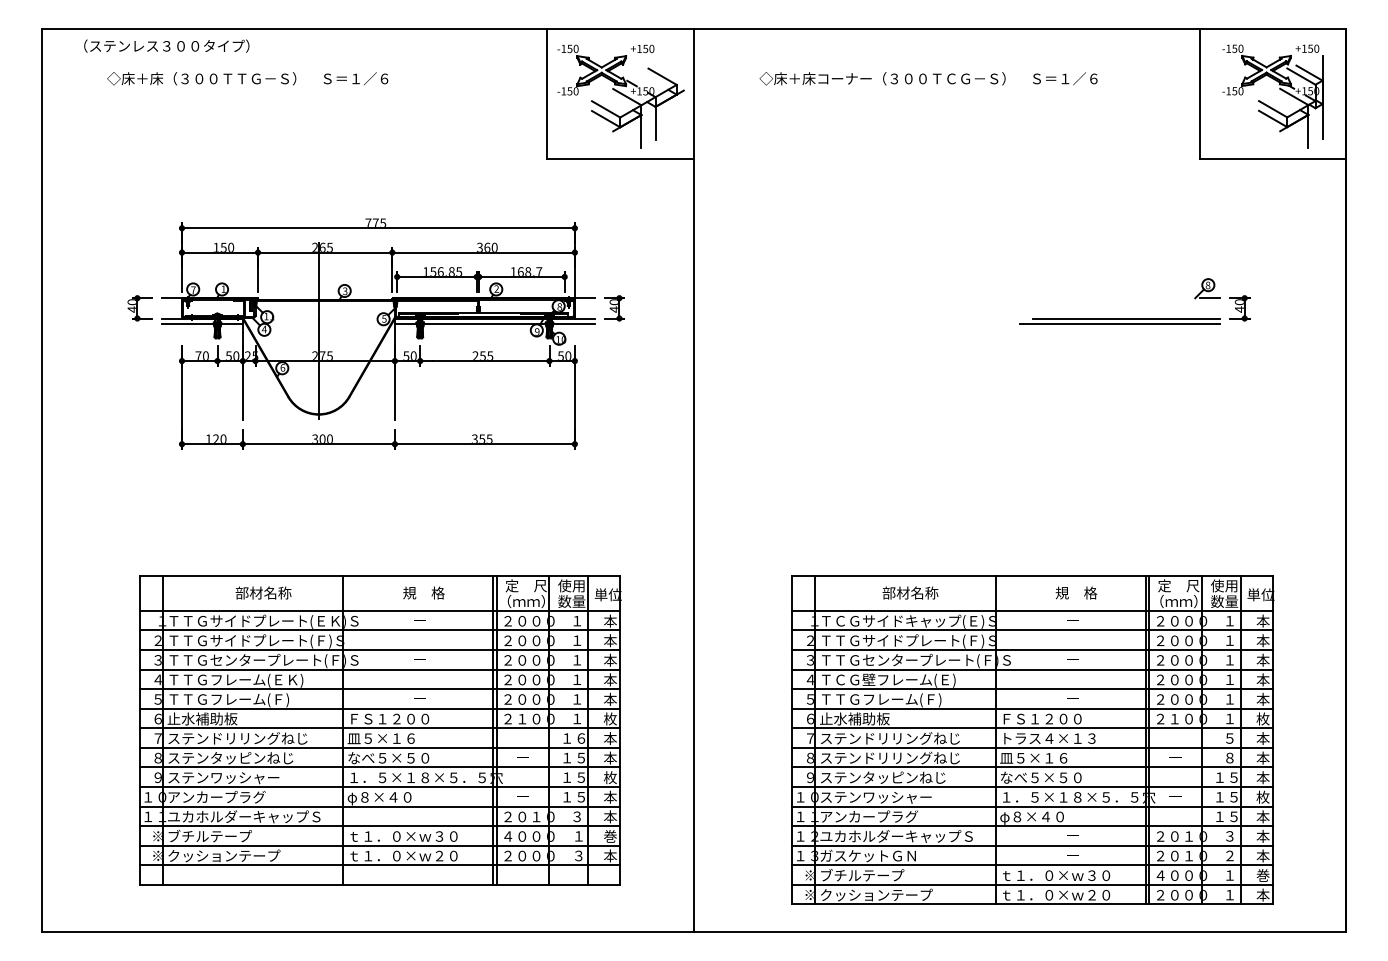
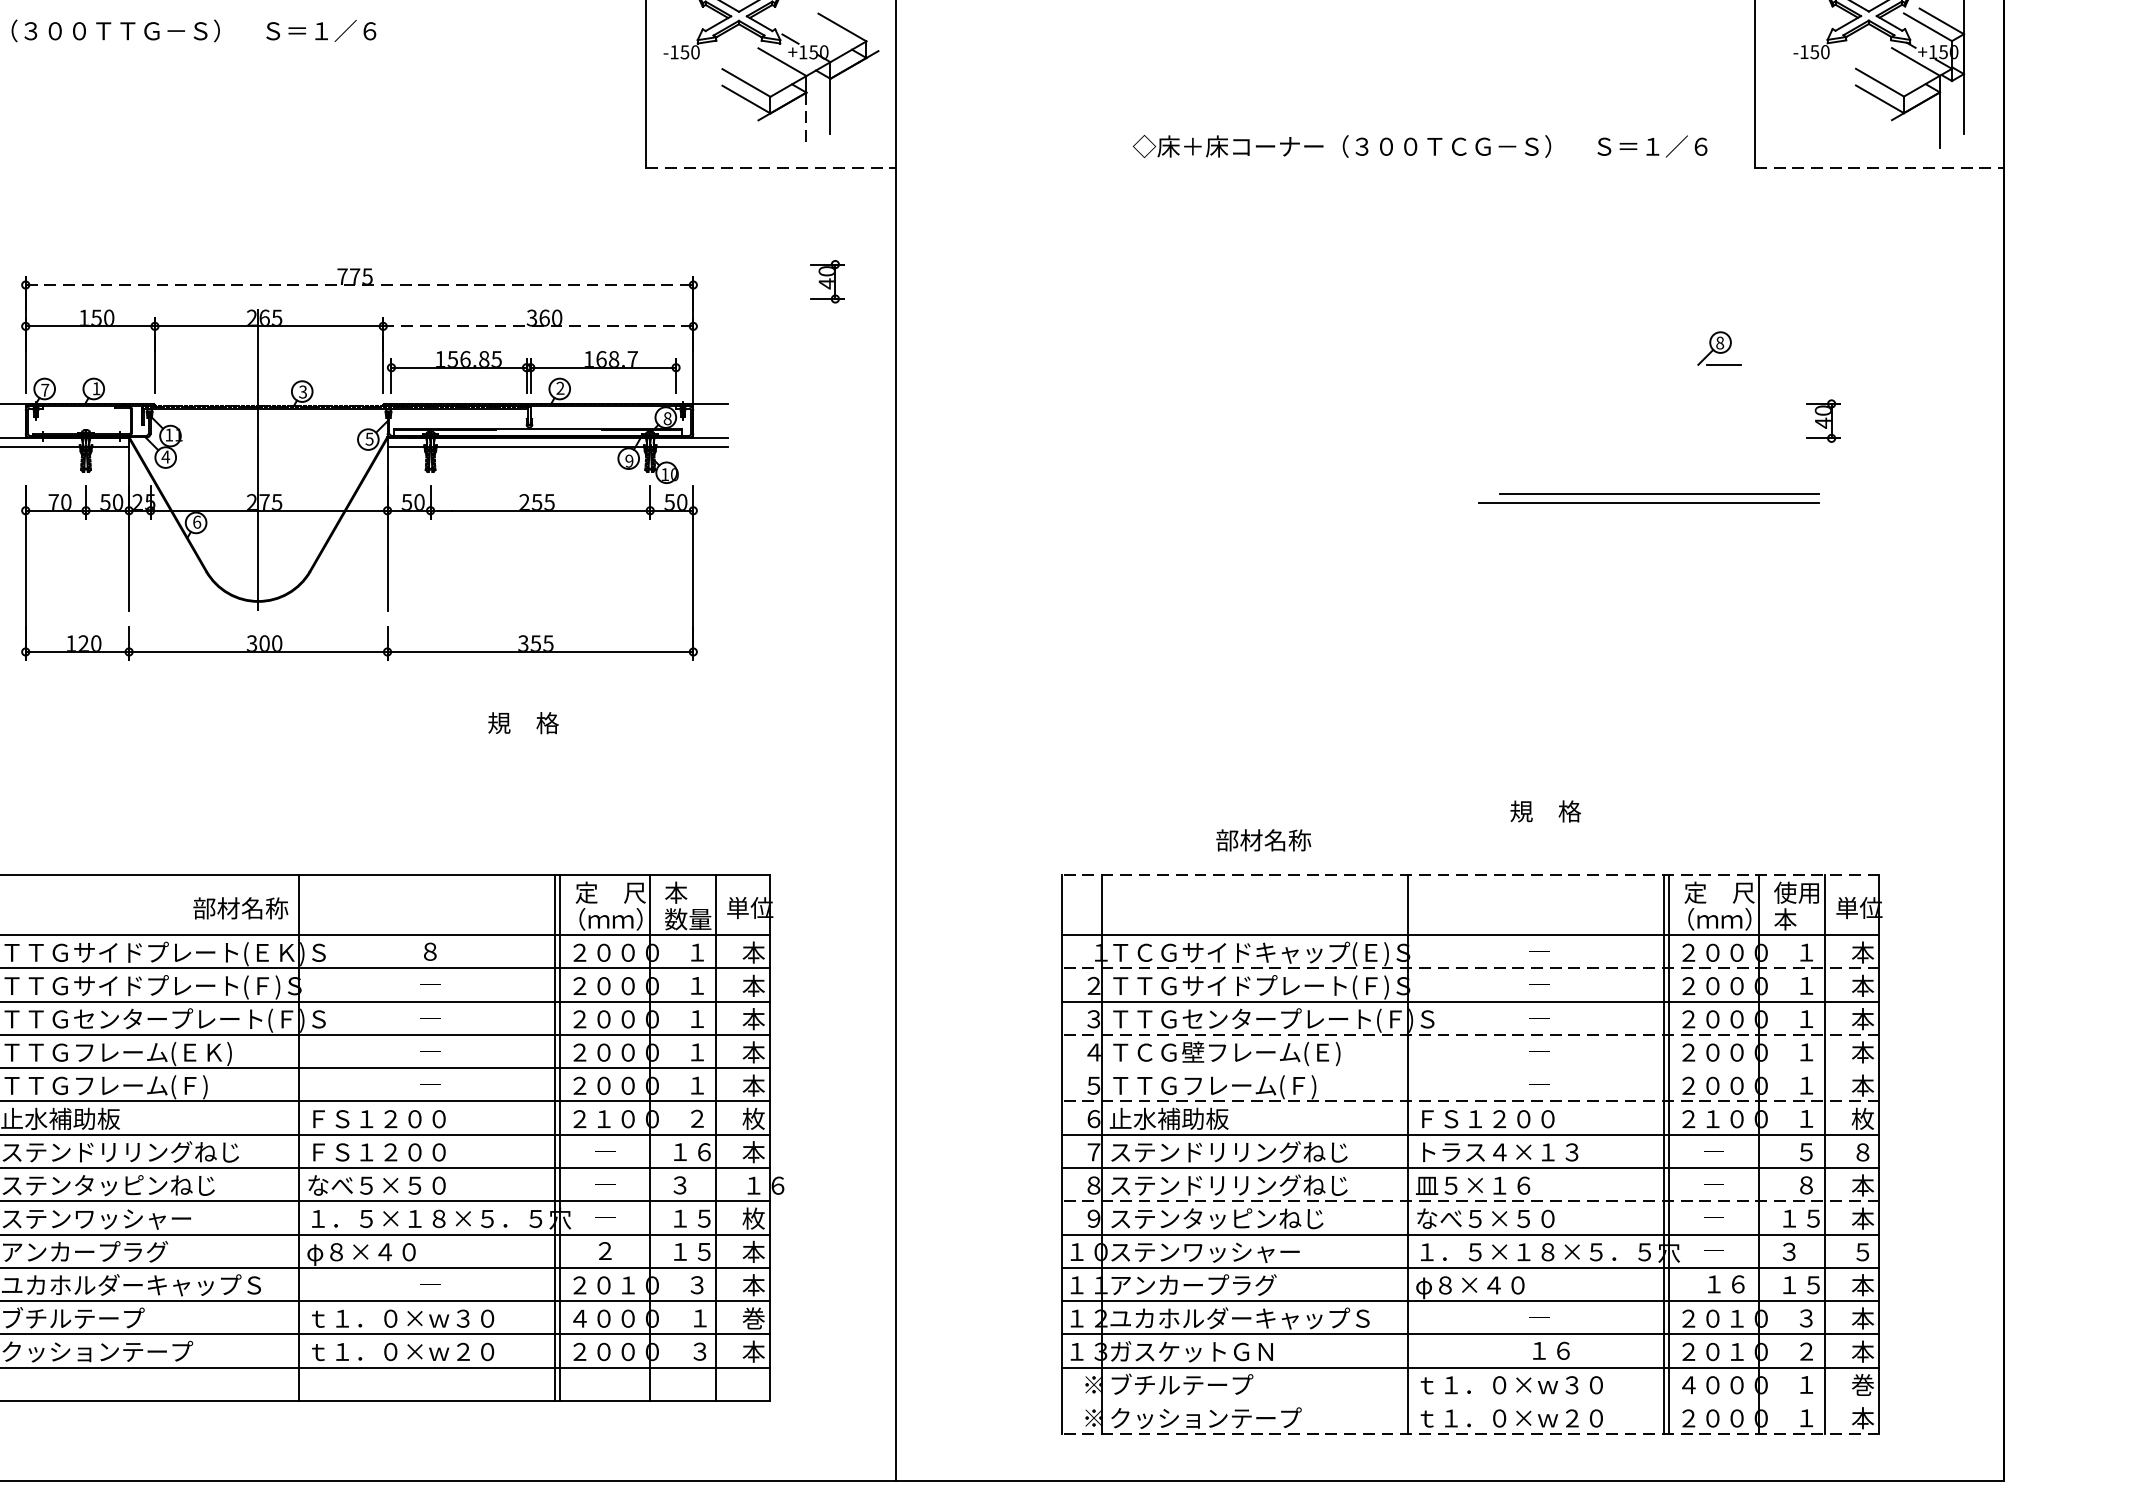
text: (928, 78) -> (1420, 146), moved
line: (641, 131) -> (806, 120), solid -> dashed
line: (621, 159) -> (772, 168), solid -> dashed
line: (1273, 159) -> (1880, 168), solid -> dashed
line: (378, 228) -> (359, 285), solid -> dashed
line: (483, 252) -> (538, 326), solid -> dashed
part: (1207, 288) -> (1719, 348), moved
part: (614, 308) -> (826, 282), moved
part: (1119, 321) -> (1647, 499), moved
line: (1031, 575) -> (1469, 875), solid -> dashed
text: (571, 585) -> (687, 892), 使用 -> 本
text: (263, 592) -> (240, 907), moved
text: (423, 592) -> (522, 722), moved
text: (910, 592) -> (1263, 839), moved
text: (1076, 592) -> (1545, 810), moved
text: (1224, 601) -> (1797, 919), 数量 -> 本
text: (419, 620) -> (429, 951), ― -> ８
line: (1031, 630) -> (1469, 968), solid -> dashed
line: (1031, 669) -> (1469, 1034), solid -> dashed
line: (1031, 689) -> (1469, 1068), removed
line: (1031, 708) -> (1469, 1101), solid -> dashed
text: (576, 718) -> (696, 1118), １ -> ２
text: (388, 738) -> (376, 1152), 皿５×１６ -> ＦＳ１２００
text: (1262, 738) -> (1861, 1152), 本 -> ８
text: (573, 757) -> (691, 1184), １５ -> ３
text: (616, 757) -> (764, 1184), 本 -> １６
line: (1031, 767) -> (1469, 1201), solid -> dashed
text: (522, 796) -> (604, 1250), ― -> ２
text: (1226, 796) -> (1800, 1250), １５ -> ３
text: (1262, 796) -> (1861, 1250), 枚 -> ５
text: (1182, 816) -> (1725, 1284), ― -> １６
text: (1078, 855) -> (1549, 1350), ― -> １６
line: (1031, 884) -> (1469, 1400), removed
line: (1031, 904) -> (1469, 1434), solid -> dashed

